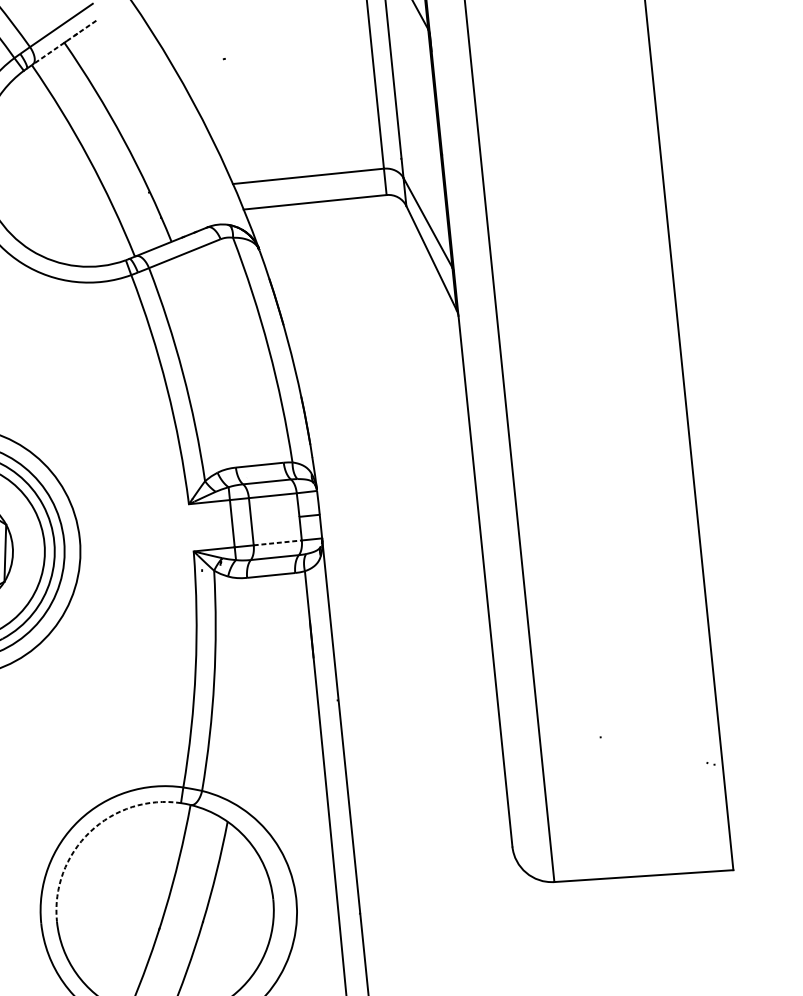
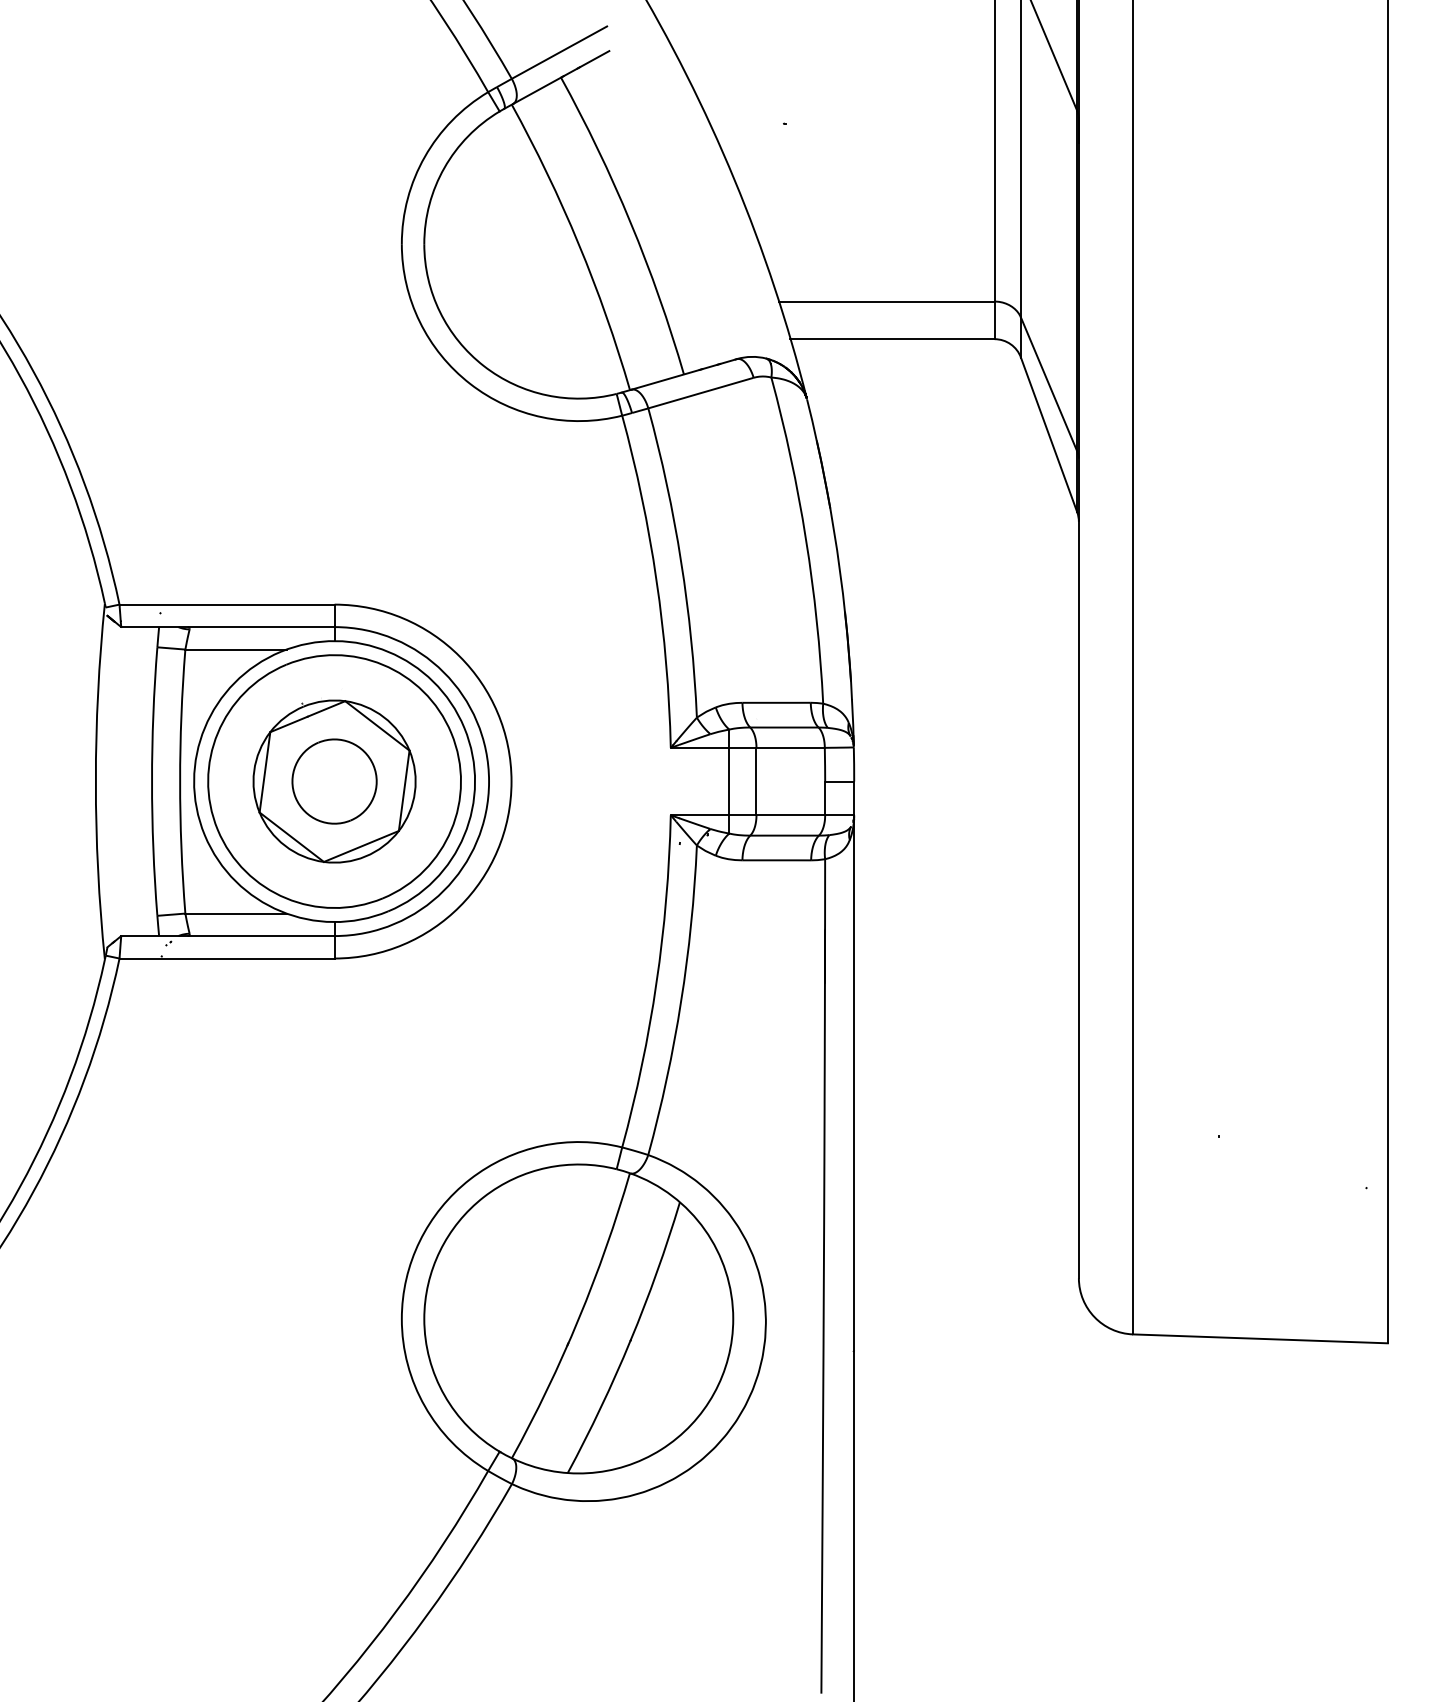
line: (64, 42) -> (561, 77), dashed -> solid
line: (278, 543) -> (791, 815), dashed -> solid
arc: (89, 832) -> (483, 1197), dashed -> solid

